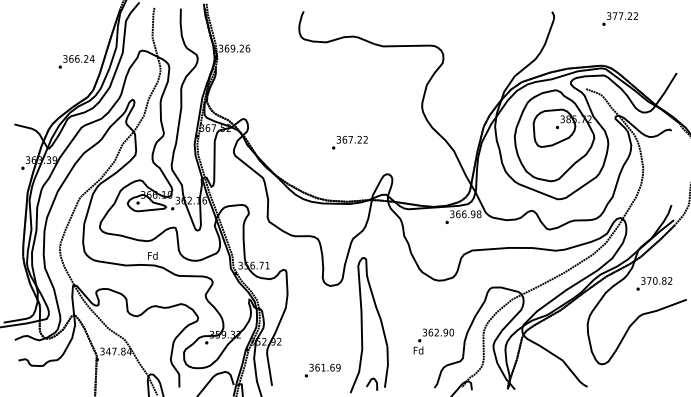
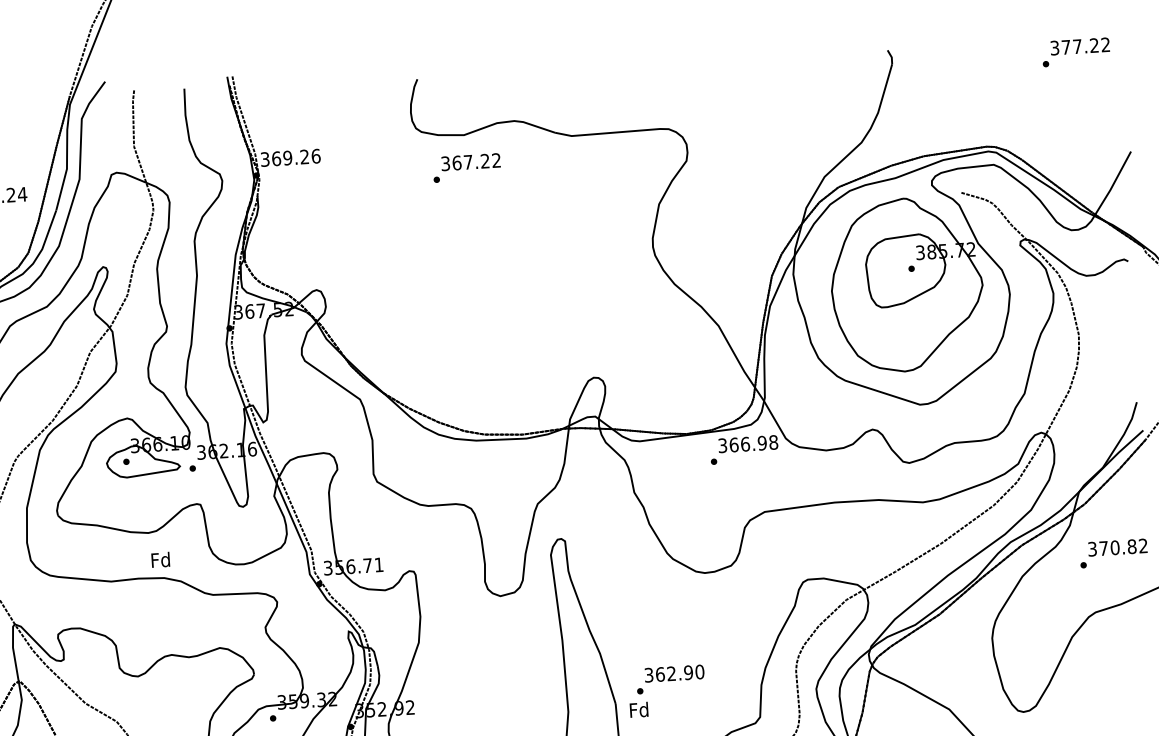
text: (619, 18) -> (1074, 51), moved
text: (349, 142) -> (466, 167), moved
text: (433, 341) -> (666, 691), moved

